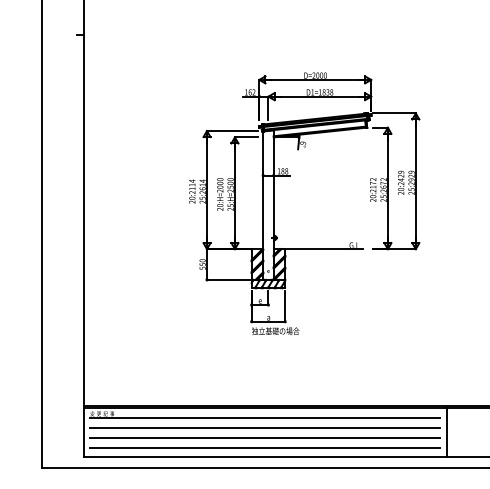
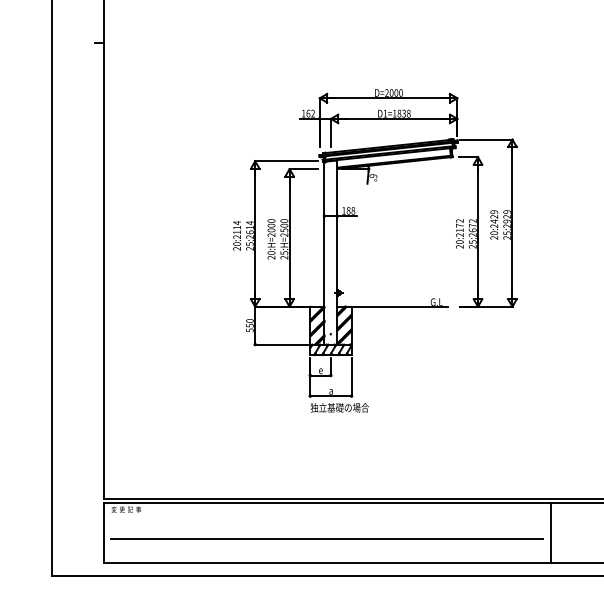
line: (264, 417) -> (326, 514), removed
line: (264, 427) -> (326, 526), removed
line: (264, 447) -> (326, 551), removed

